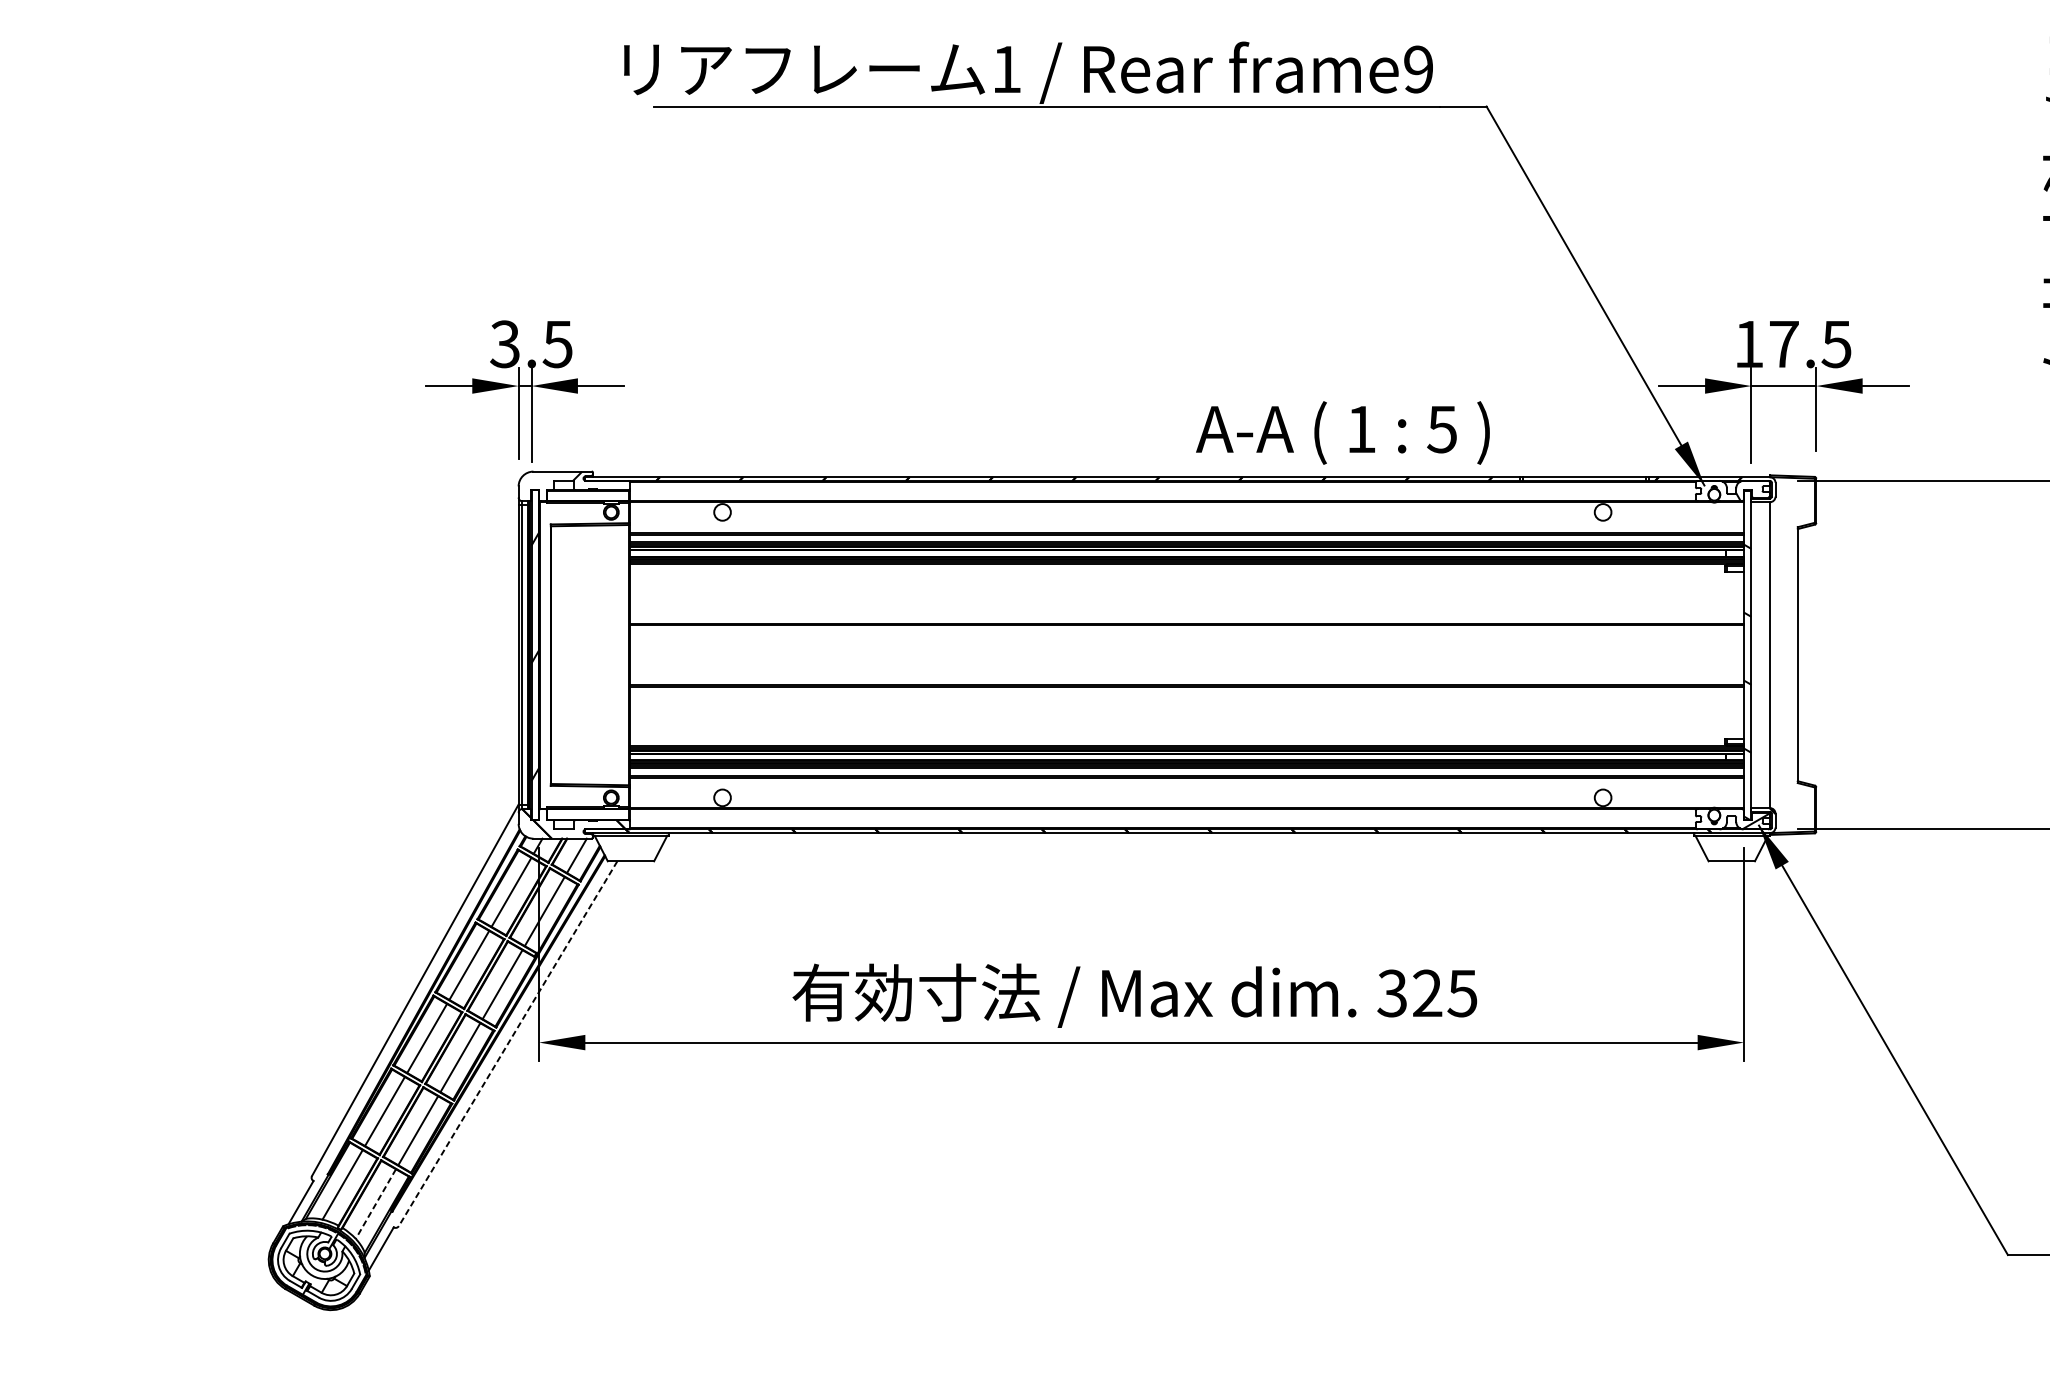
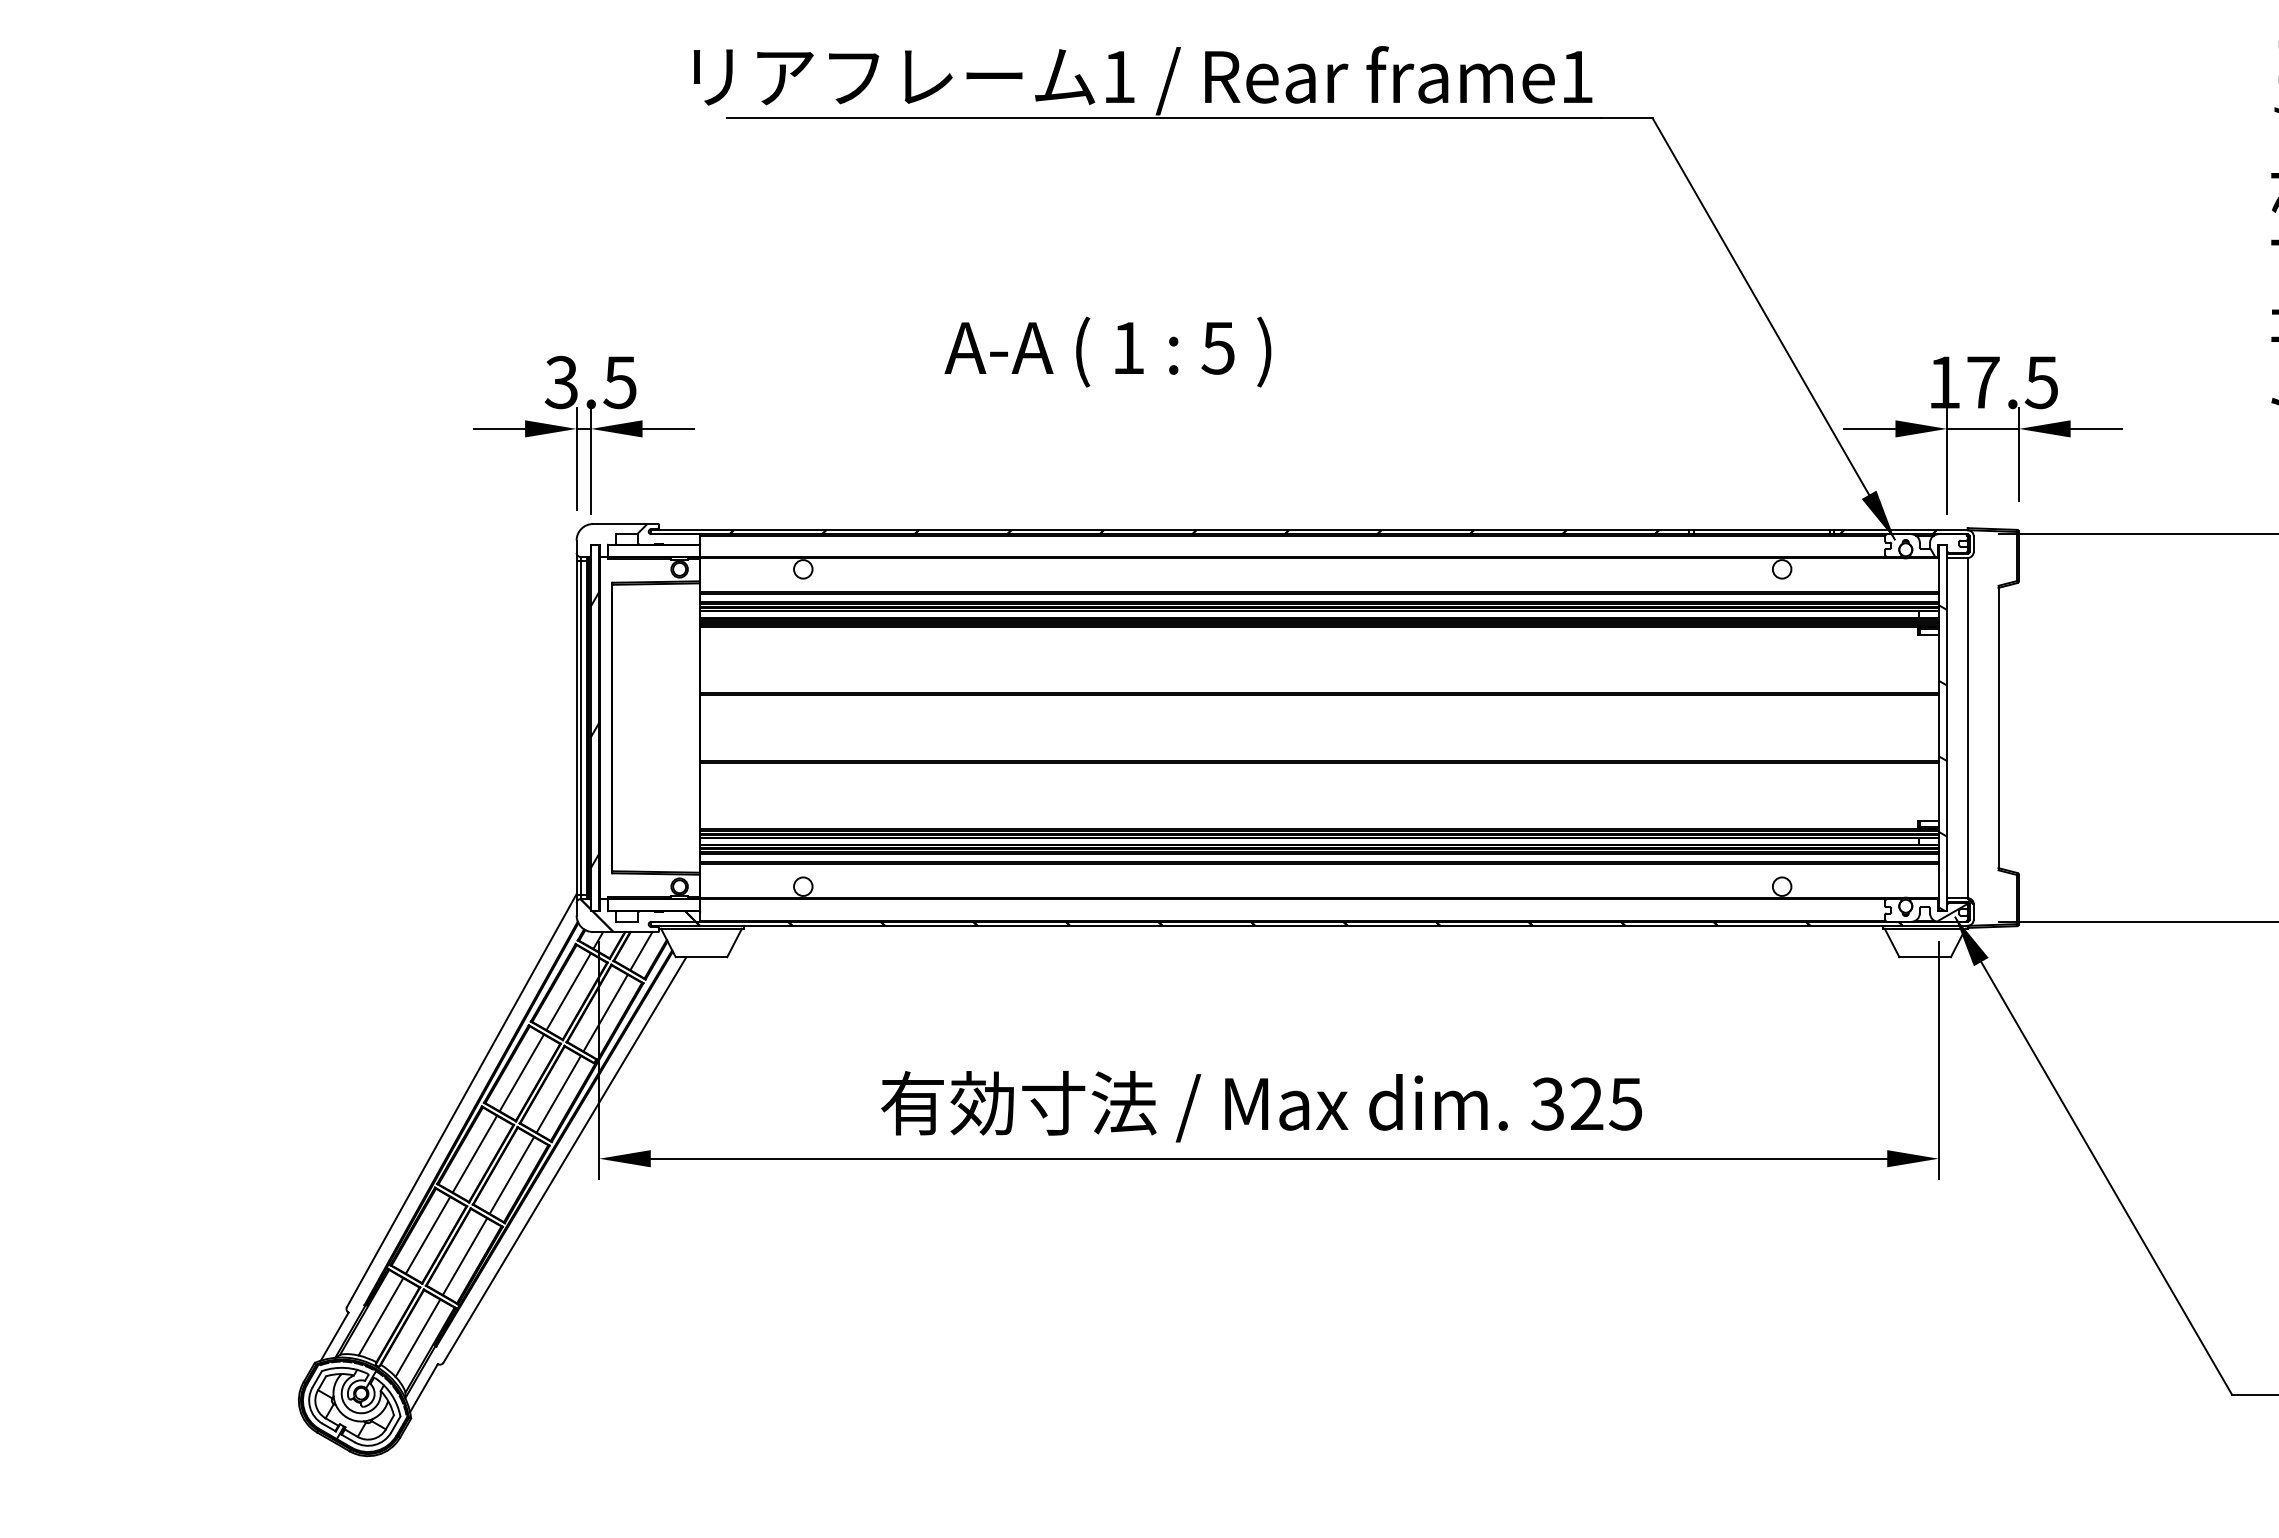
text: (1418, 69) -> (1576, 76), frame9 -> frame1
text: (1342, 432) -> (1107, 351), moved
line: (507, 1044) -> (564, 1160), dashed -> solid
line: (375, 1204) -> (417, 1338), dashed -> solid

